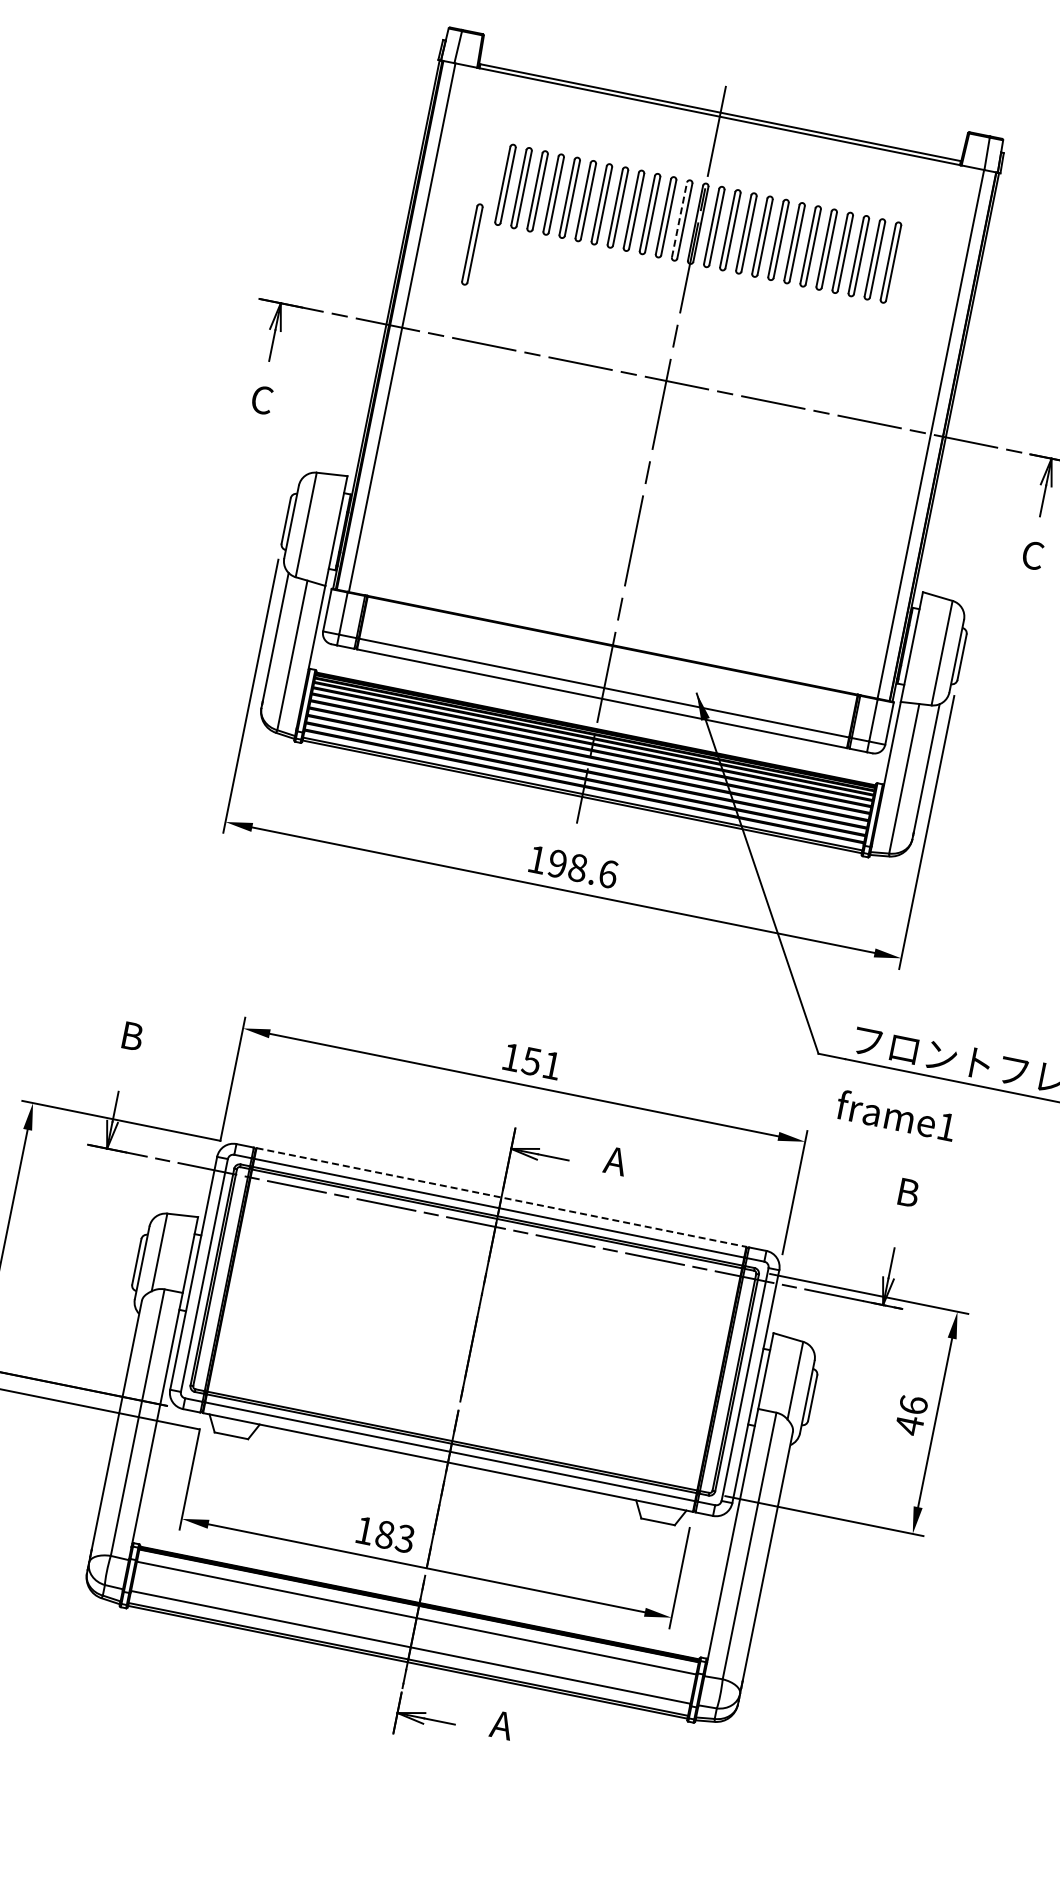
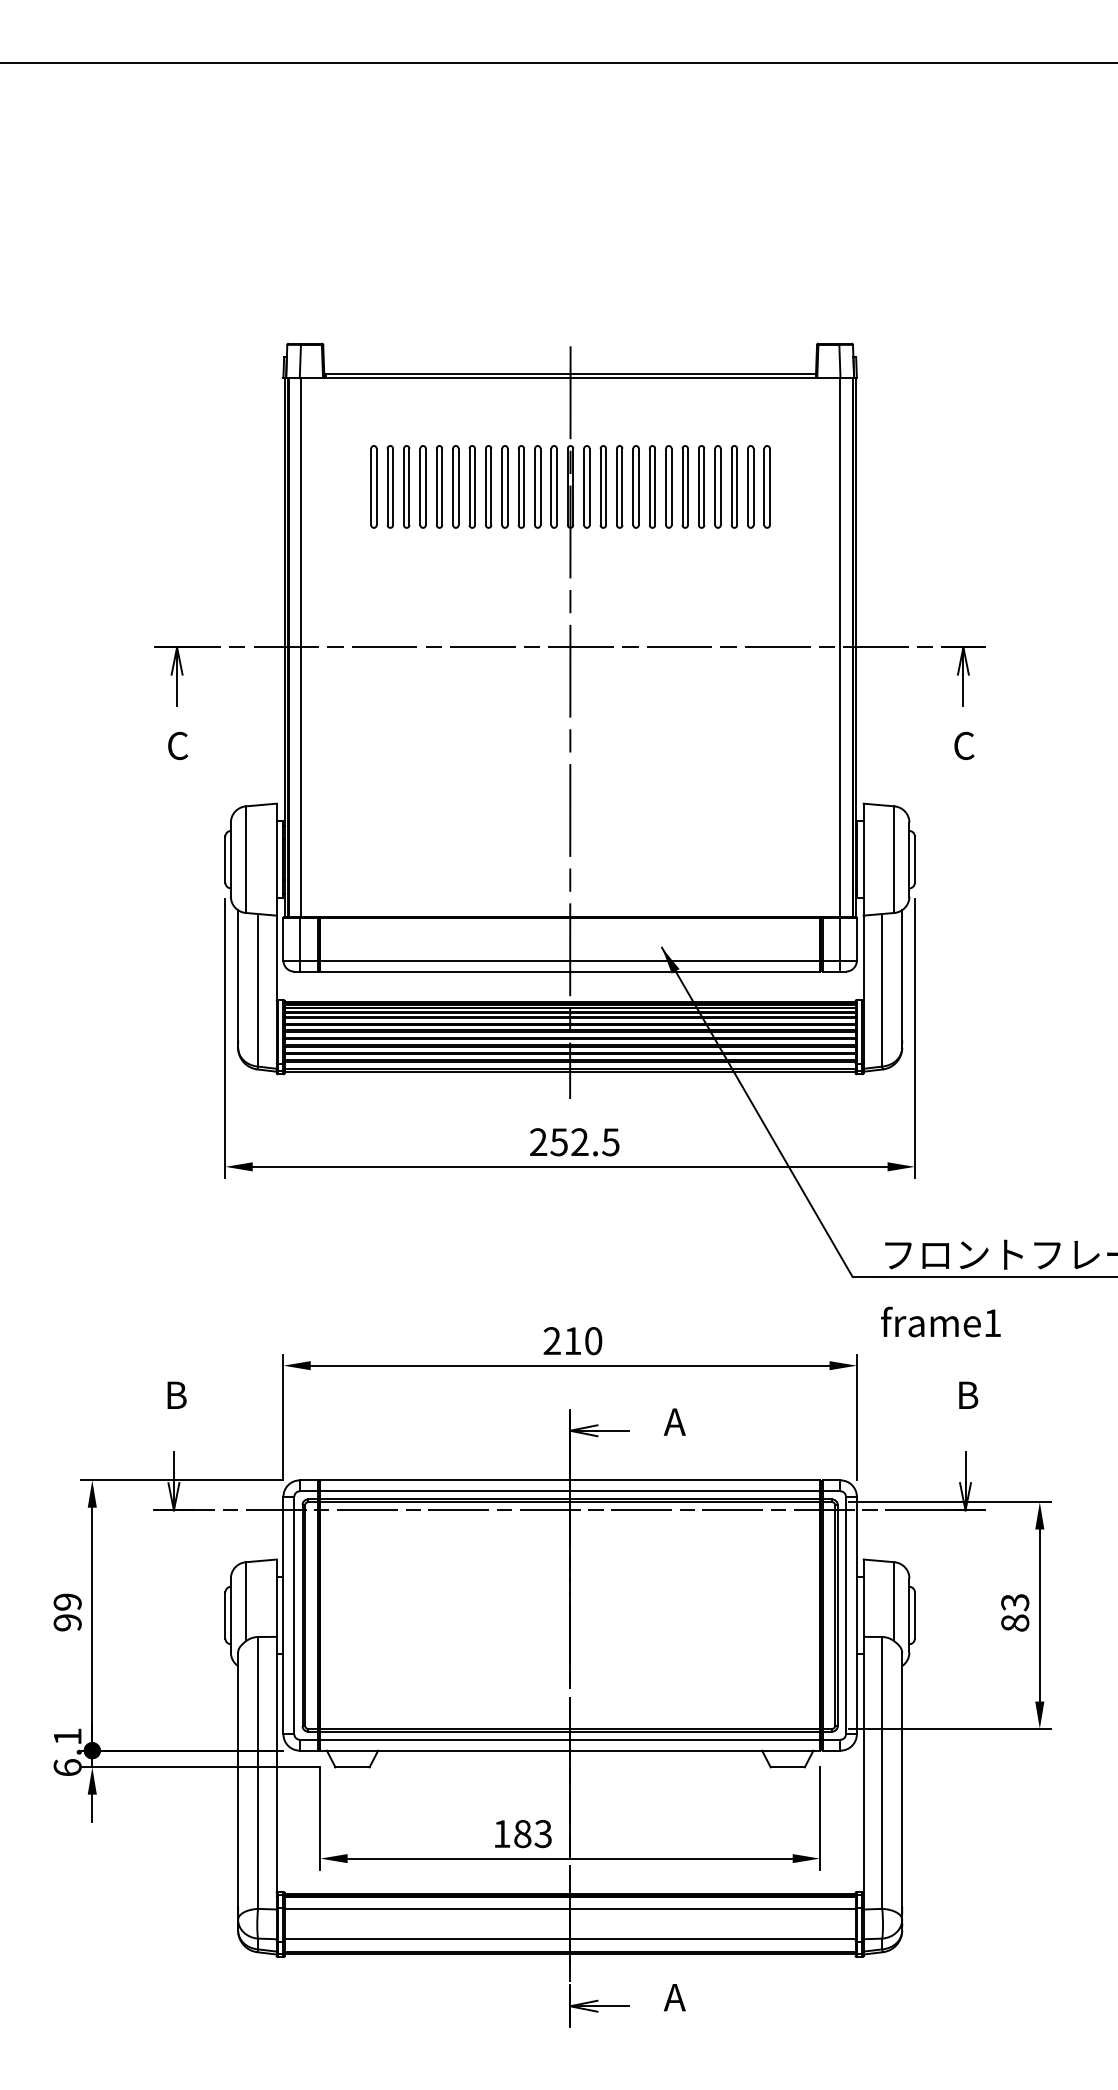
line: (679, 219) -> (551, 486), dashed -> solid
part: (471, 243) -> (352, 551), removed
text: (572, 867) -> (574, 1142), 198.6 -> 252.5
text: (531, 1061) -> (572, 1341), 151 -> 210
line: (501, 1197) -> (570, 1480), dashed -> solid
text: (911, 1415) -> (1015, 1612), 46 -> 83

